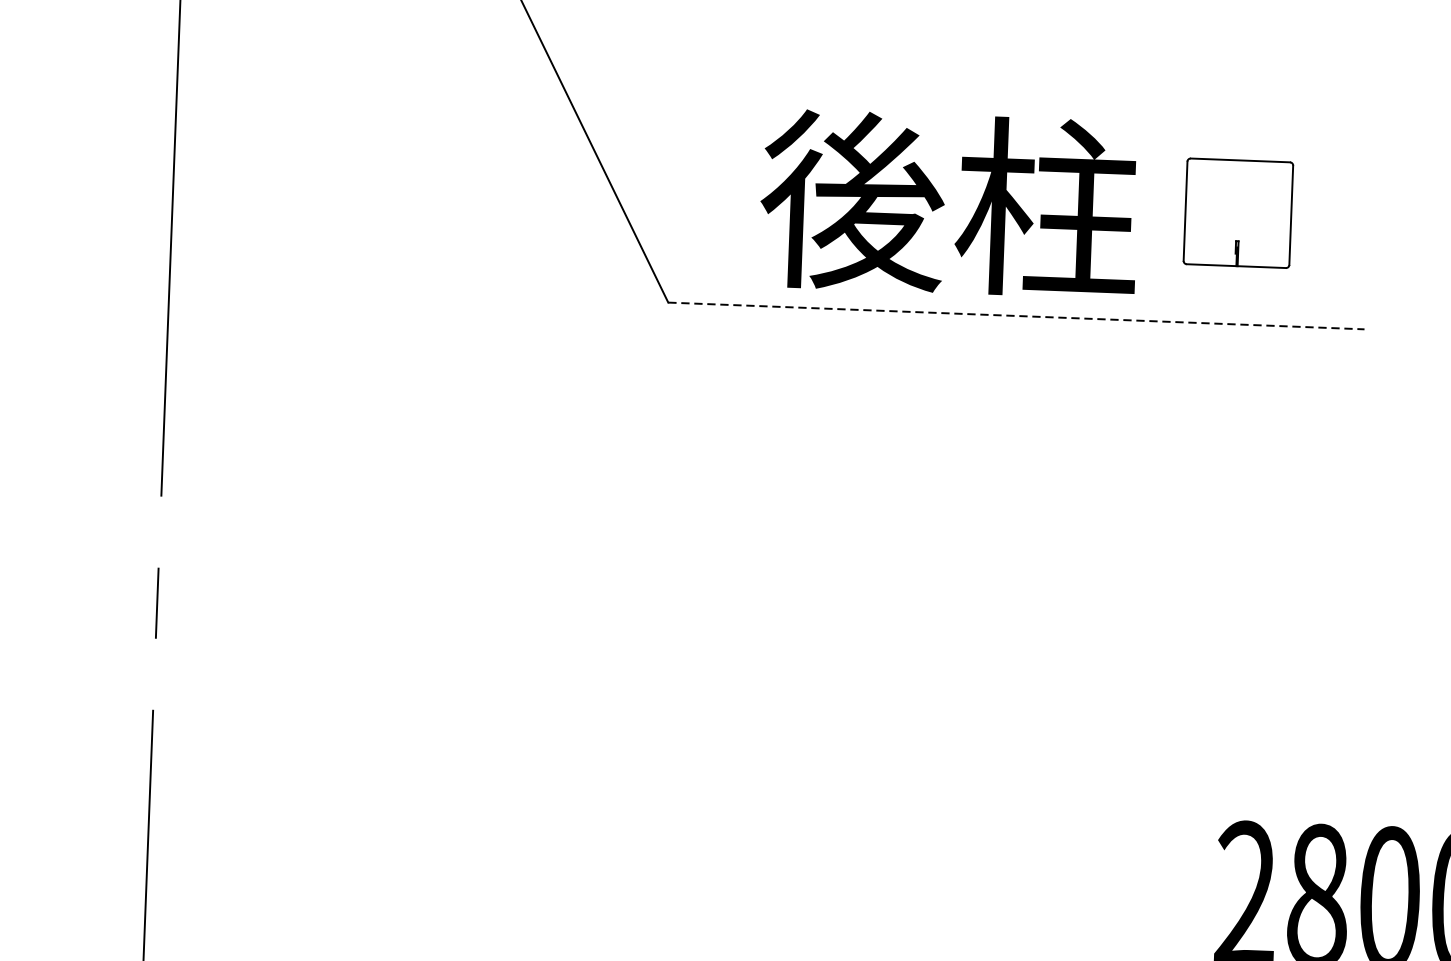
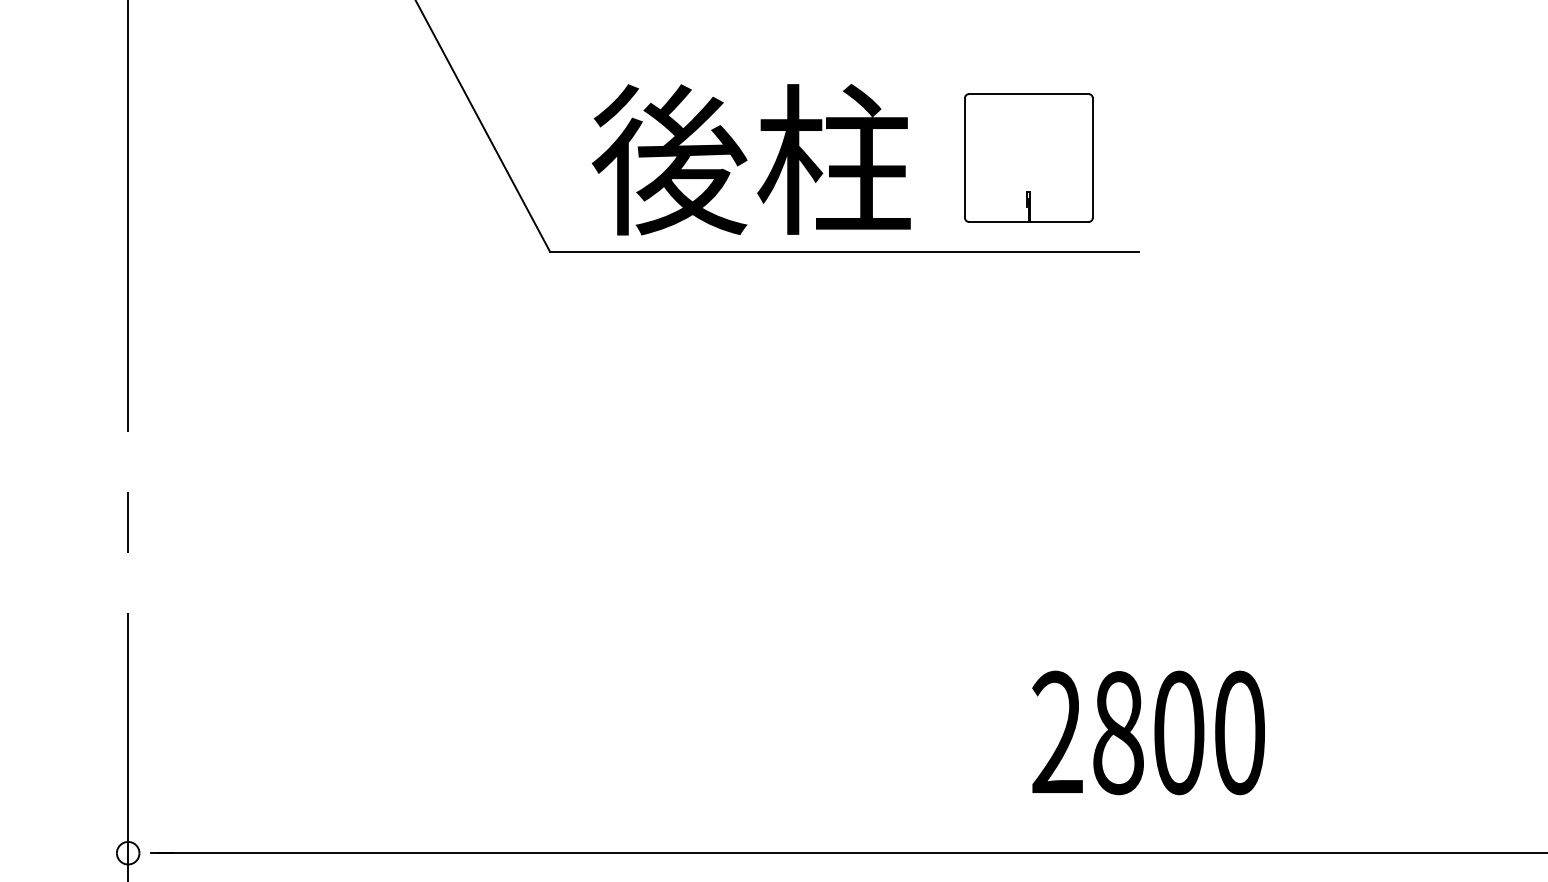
text: (948, 203) -> (750, 159), moved
part: (1237, 212) -> (1028, 157), size x1.43
line: (1016, 315) -> (844, 251), dashed -> solid

